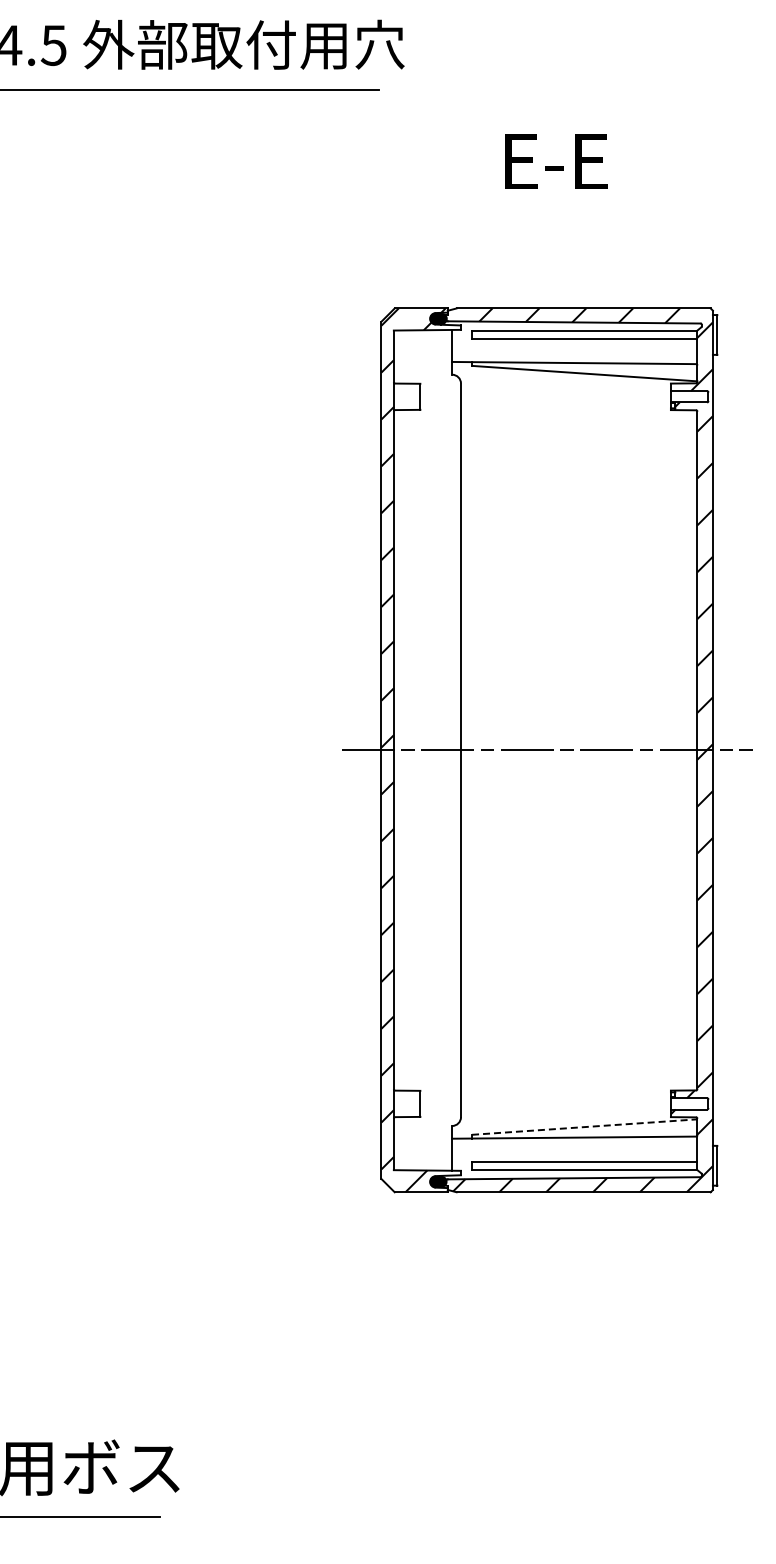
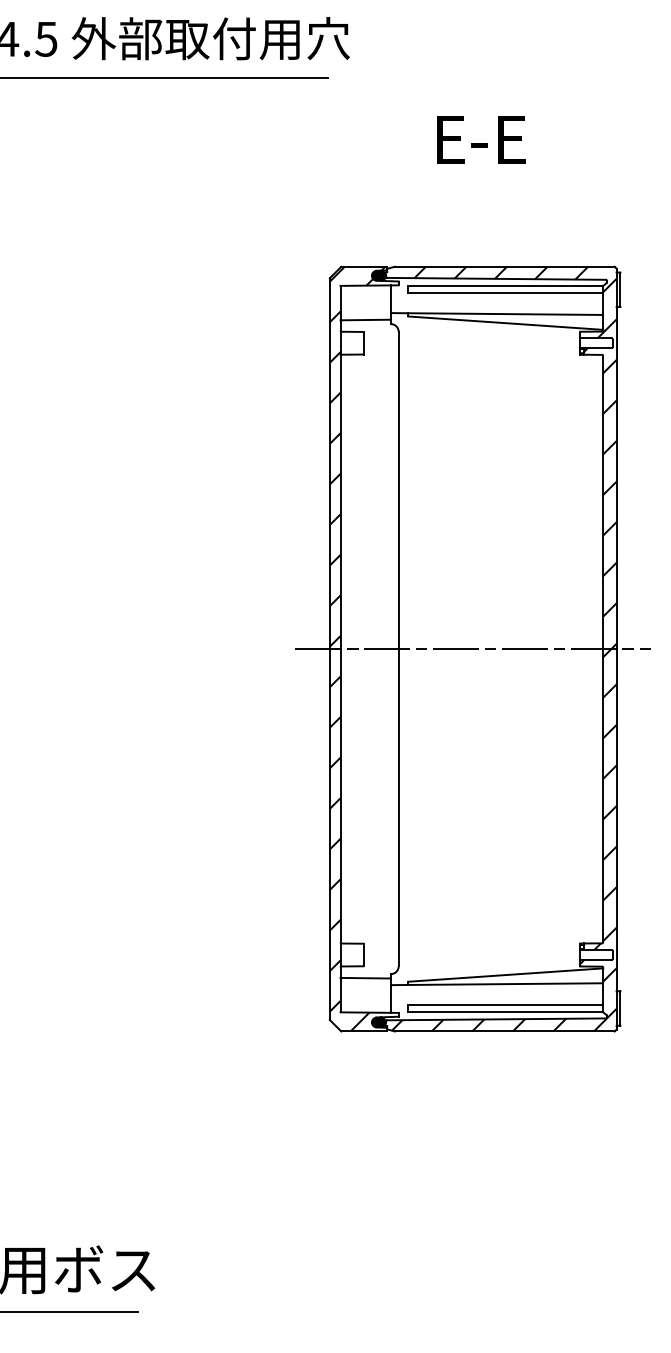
line: (422, 369) -> (365, 319), added
line: (584, 1127) -> (505, 975), dashed -> solid
line: (422, 1130) -> (365, 978), added

